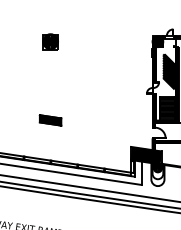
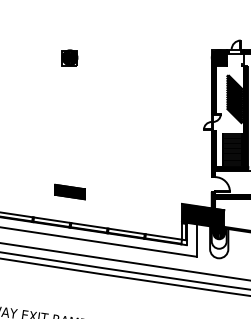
part: (50, 41) -> (69, 57), size x0.71
part: (50, 120) -> (69, 191), moved

